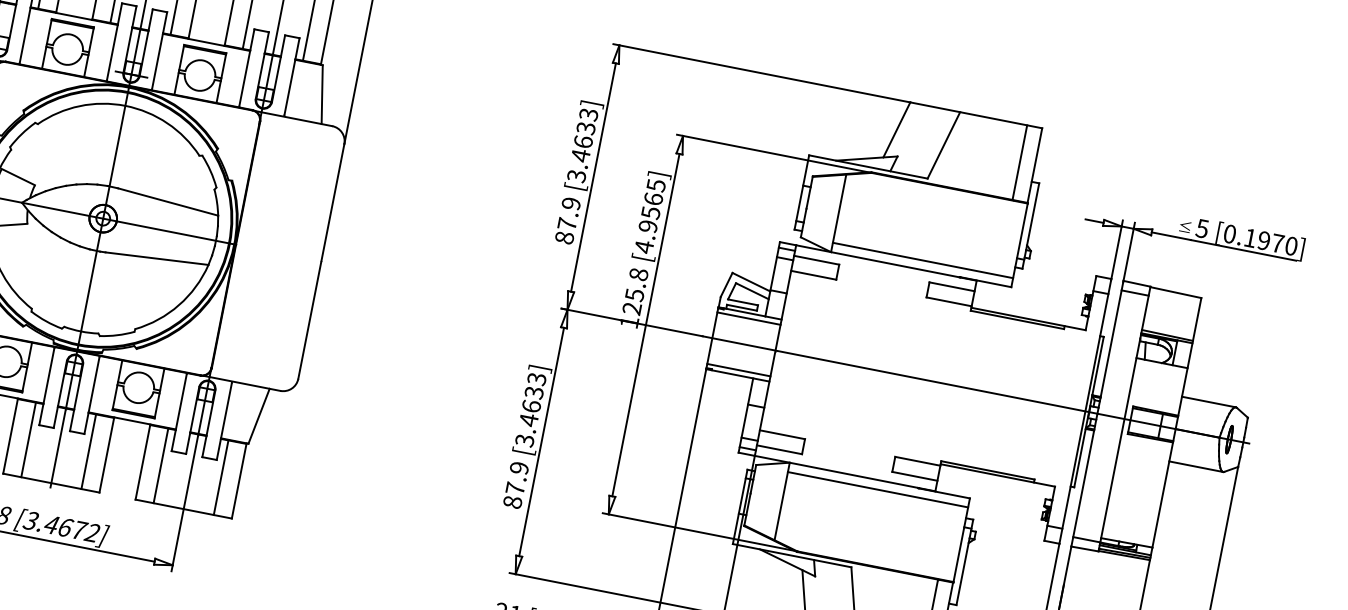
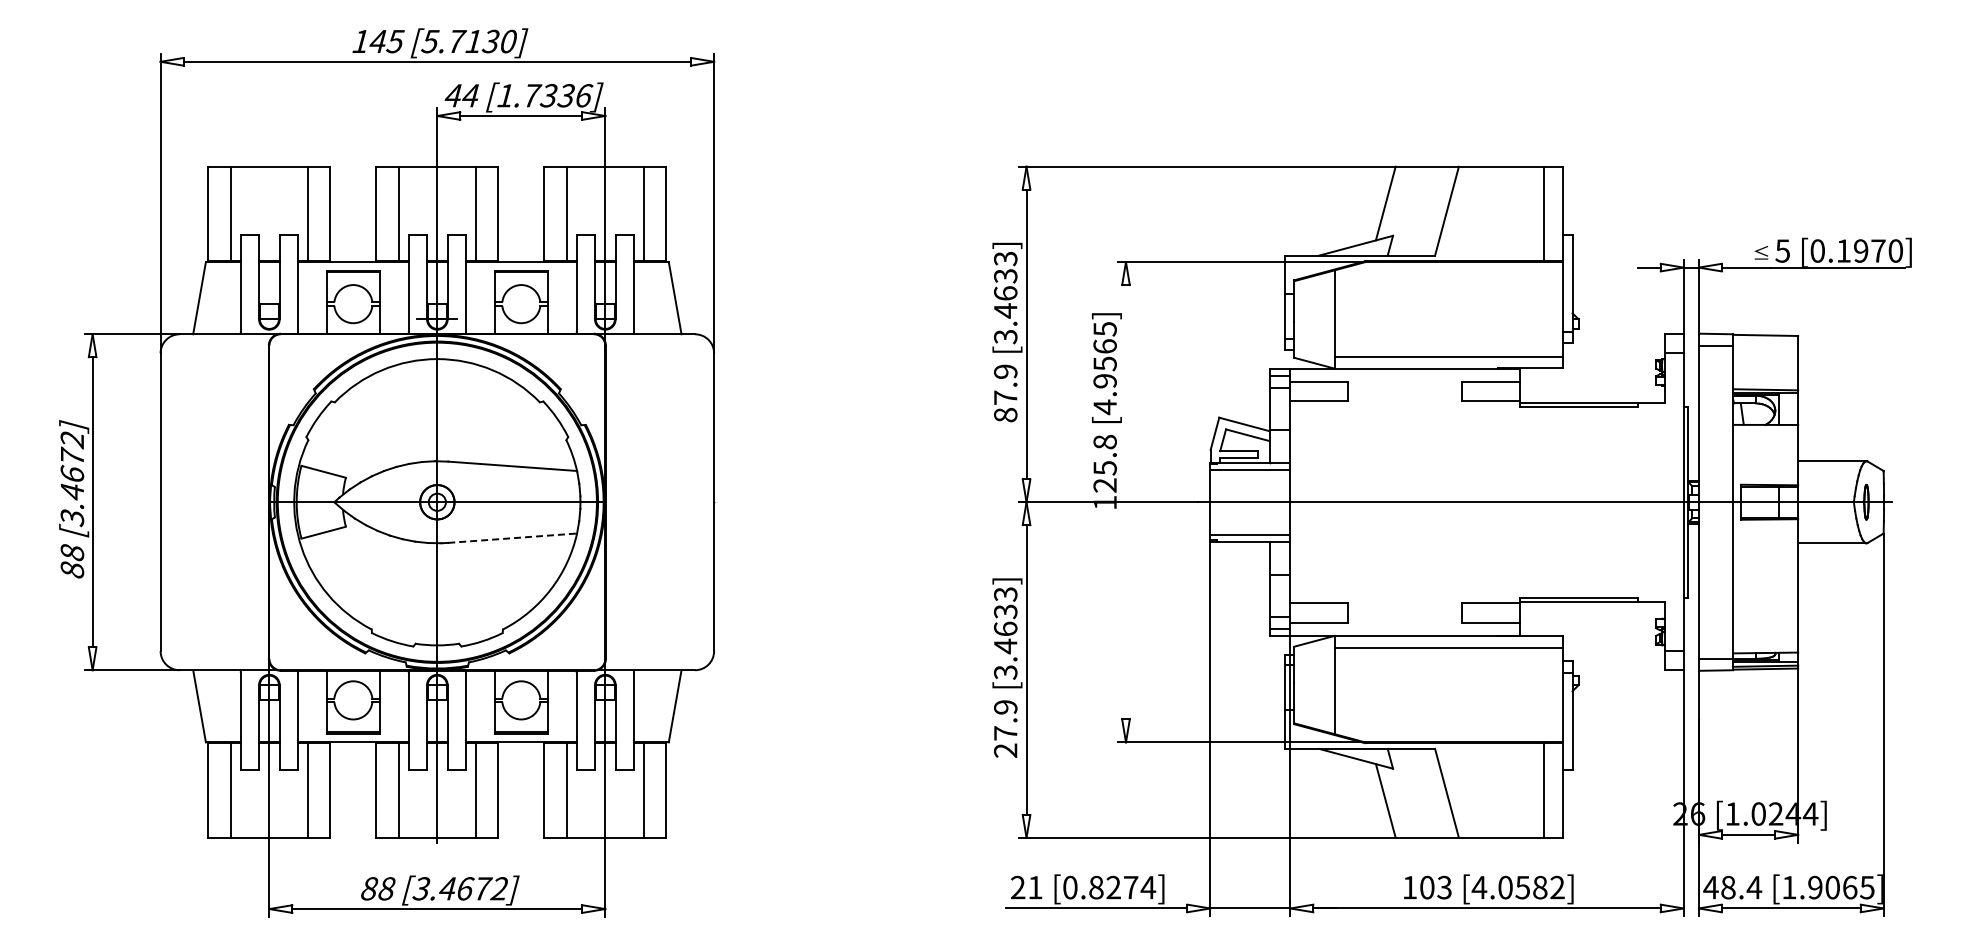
line: (156, 258) -> (512, 538), solid -> dashed
line: (645, 325) -> (1125, 502), removed
text: (512, 502) -> (1005, 750), 87.9 -> 27.9

